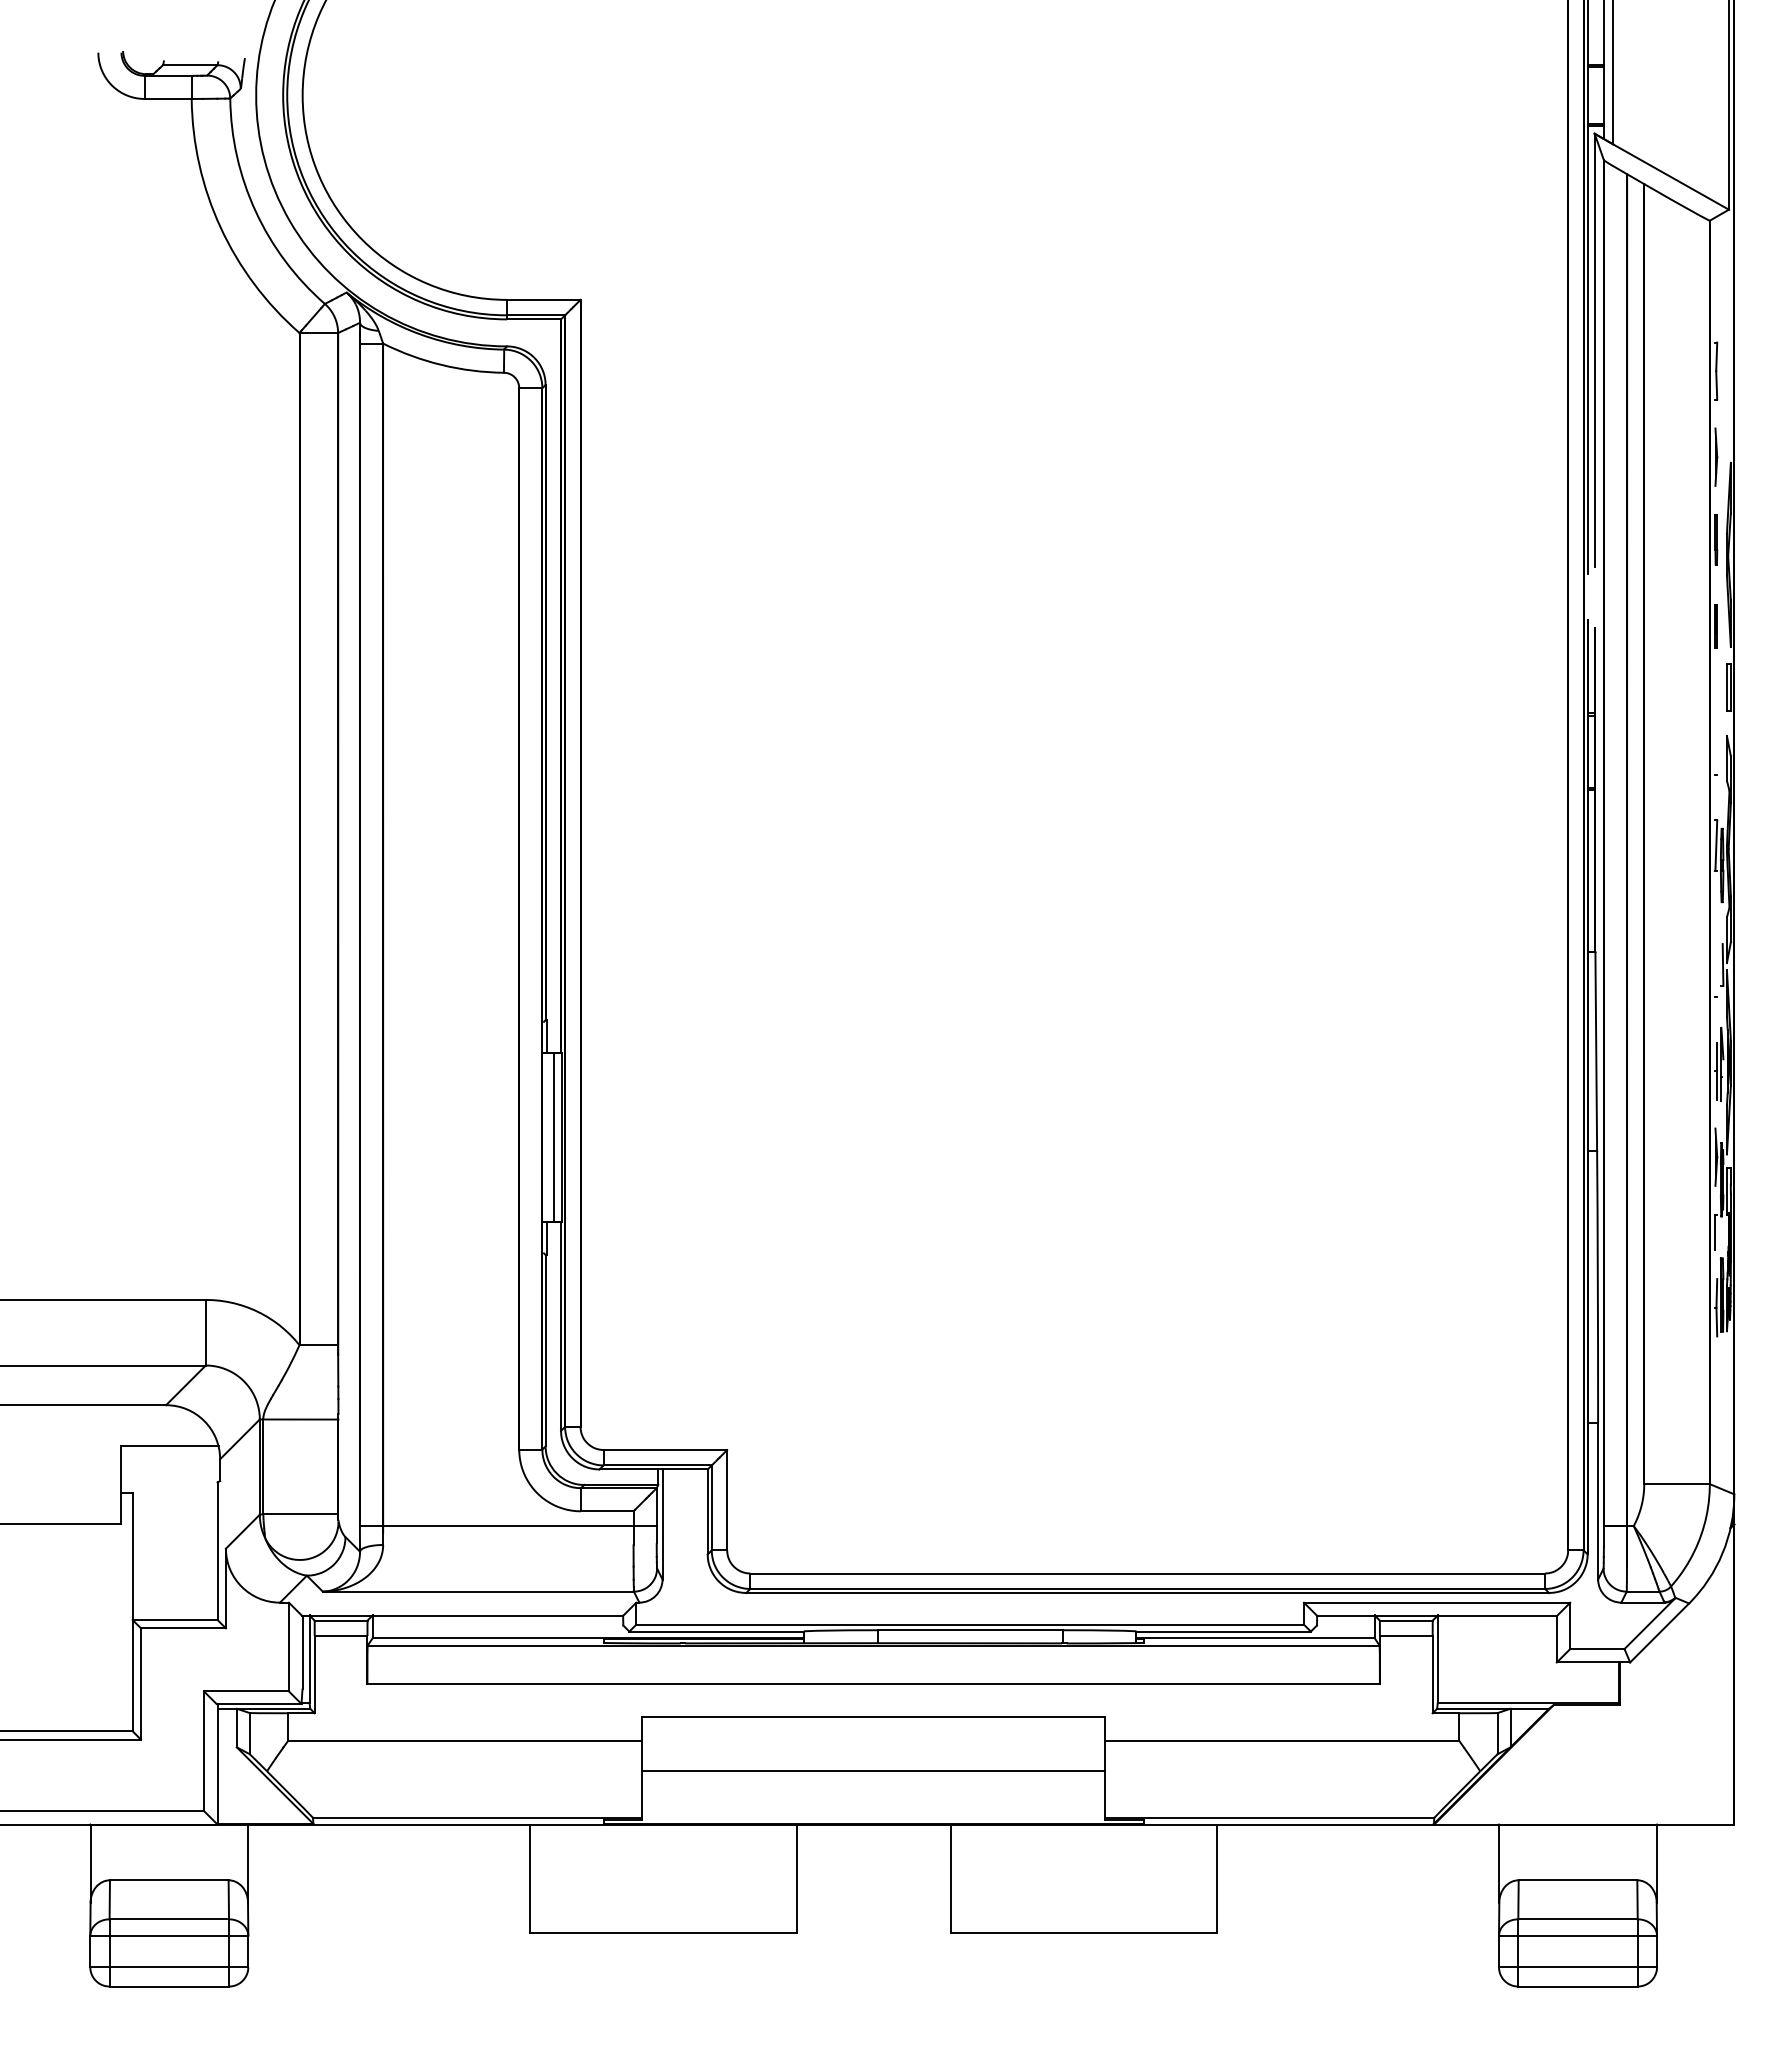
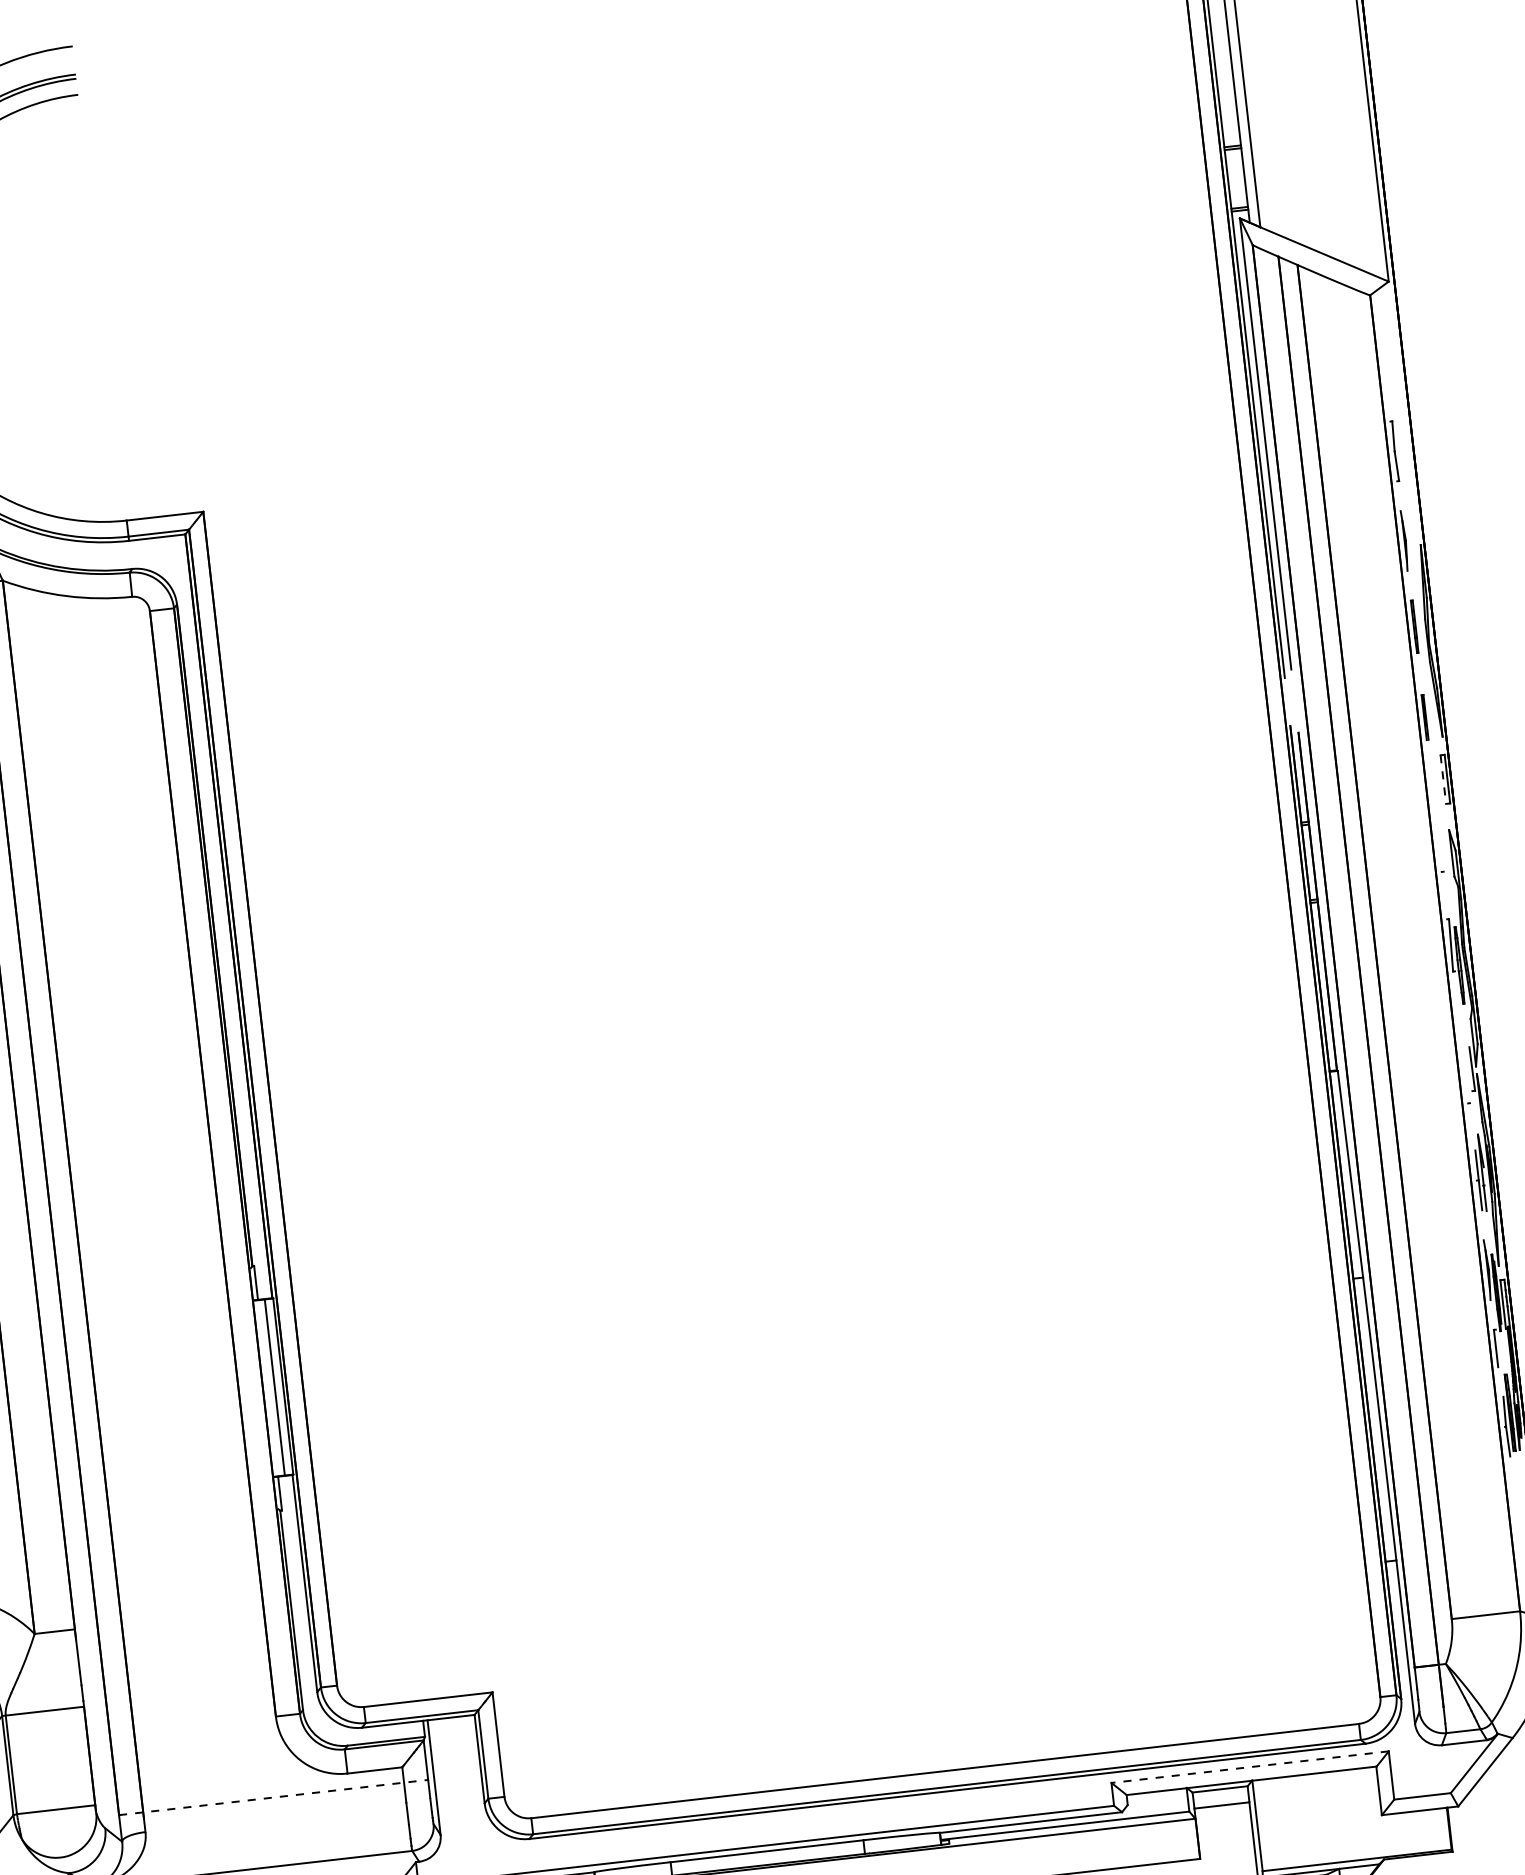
line: (1726, 688) -> (1443, 780), solid -> dashed
line: (508, 1526) -> (273, 1797), solid -> dashed
line: (1436, 1602) -> (1249, 1766), solid -> dashed

